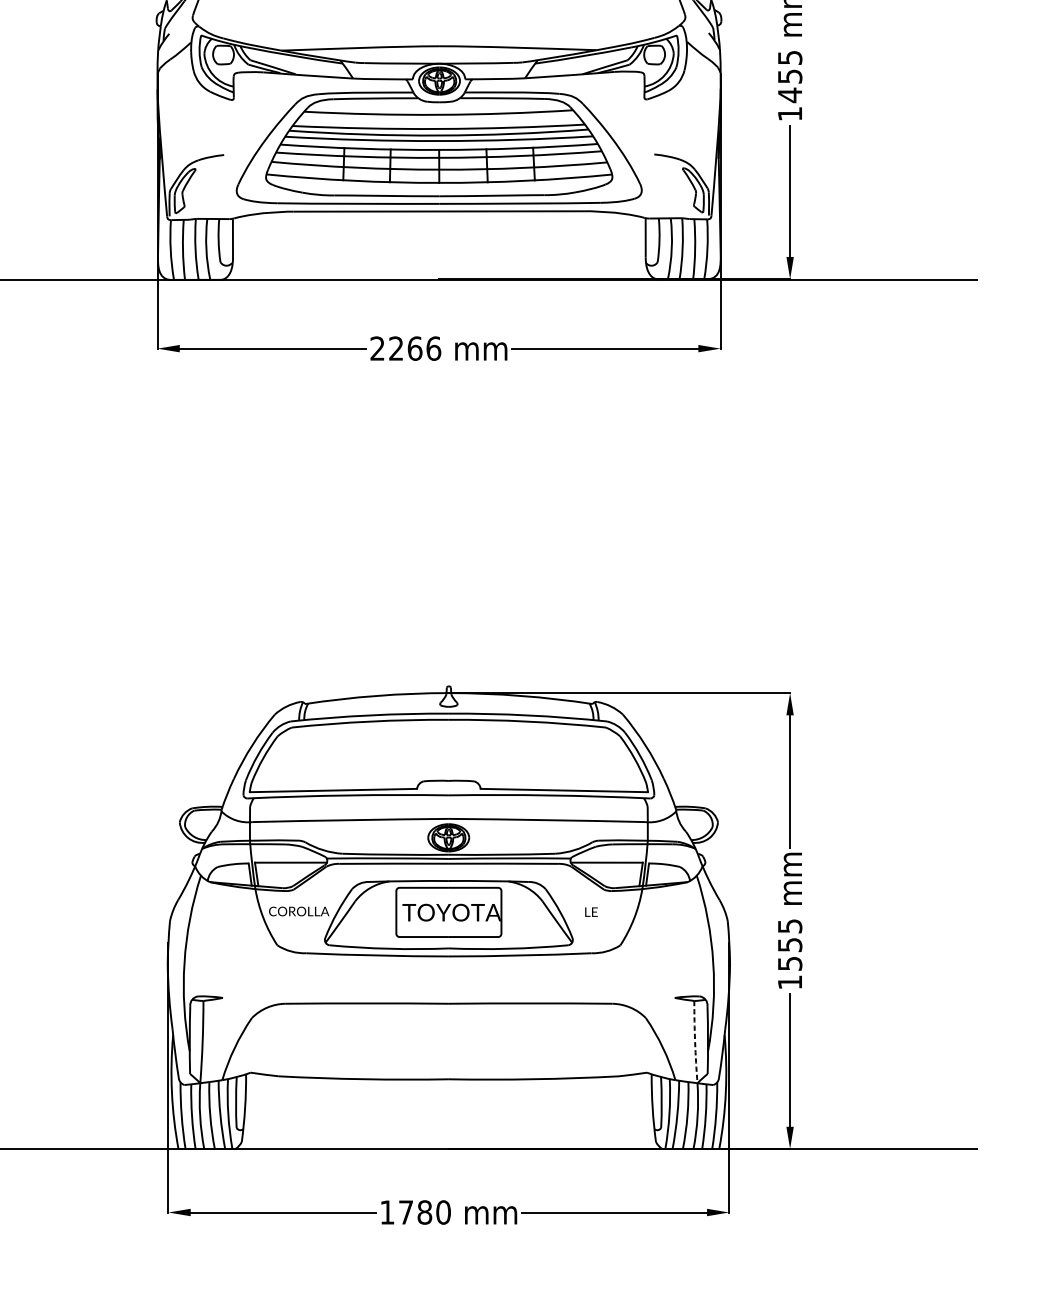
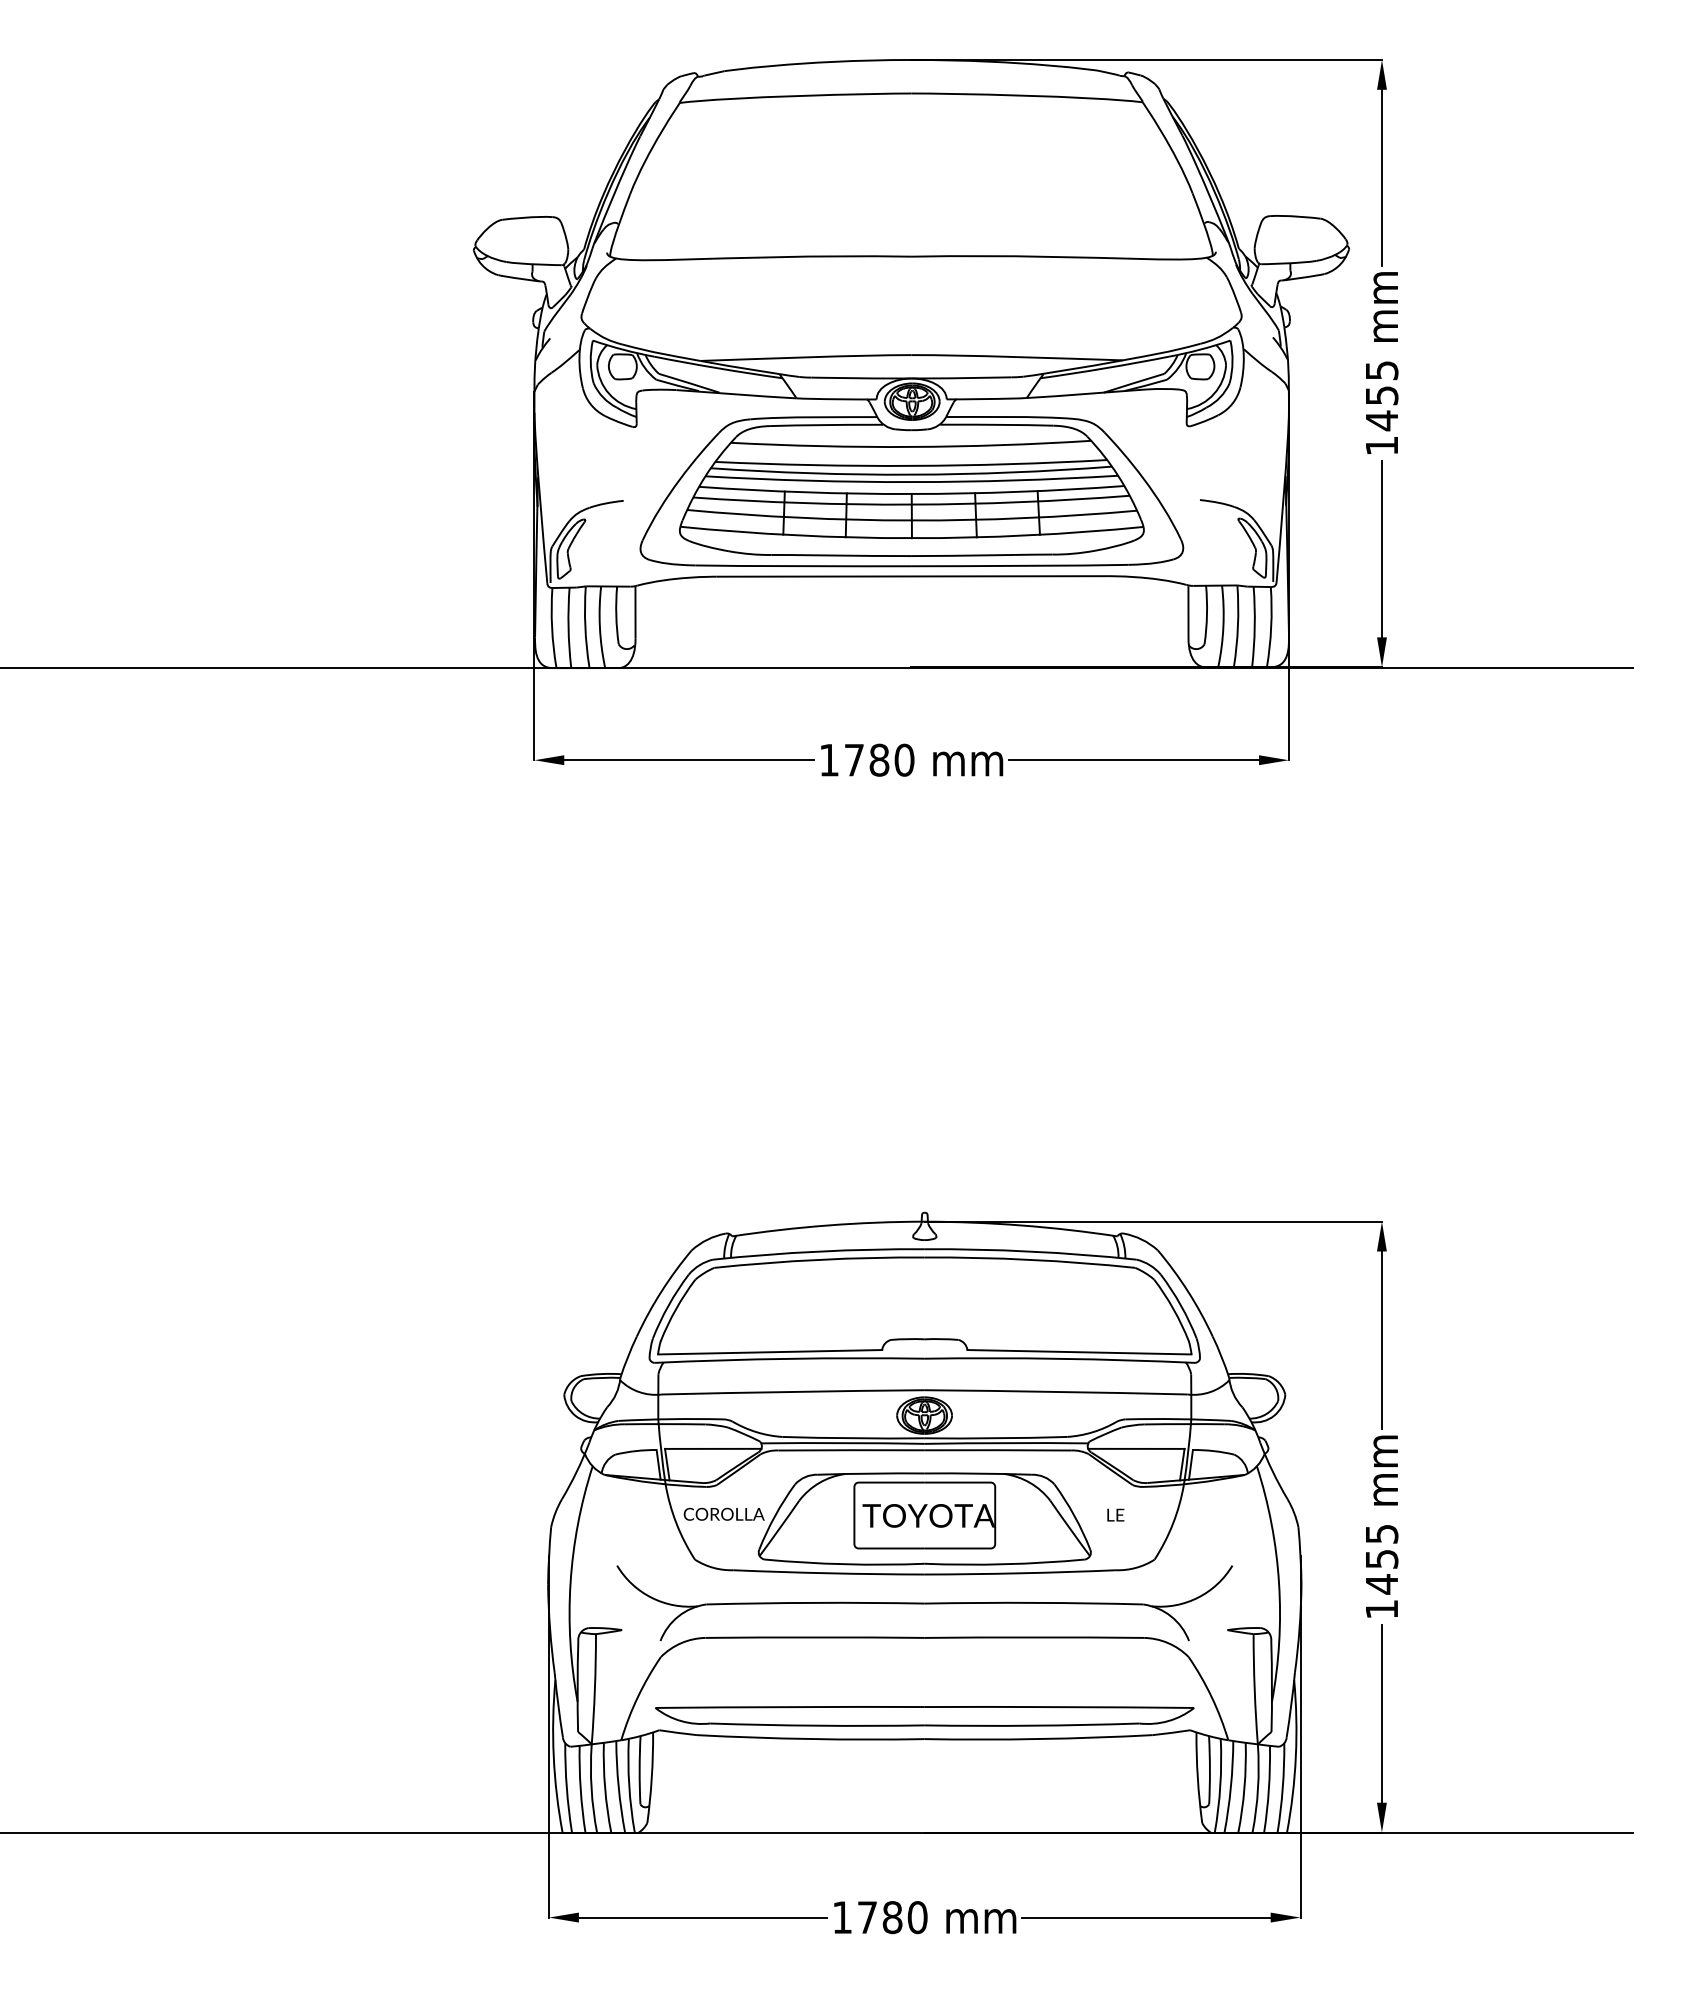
text: (405, 348) -> (866, 759), 2266 -> 1780
text: (790, 963) -> (1382, 1584), 1555 -> 1455
part: (448, 978) -> (924, 1603), added
arc: (694, 1042) -> (1254, 1689), dashed -> solid
part: (448, 1062) -> (924, 1716), added

